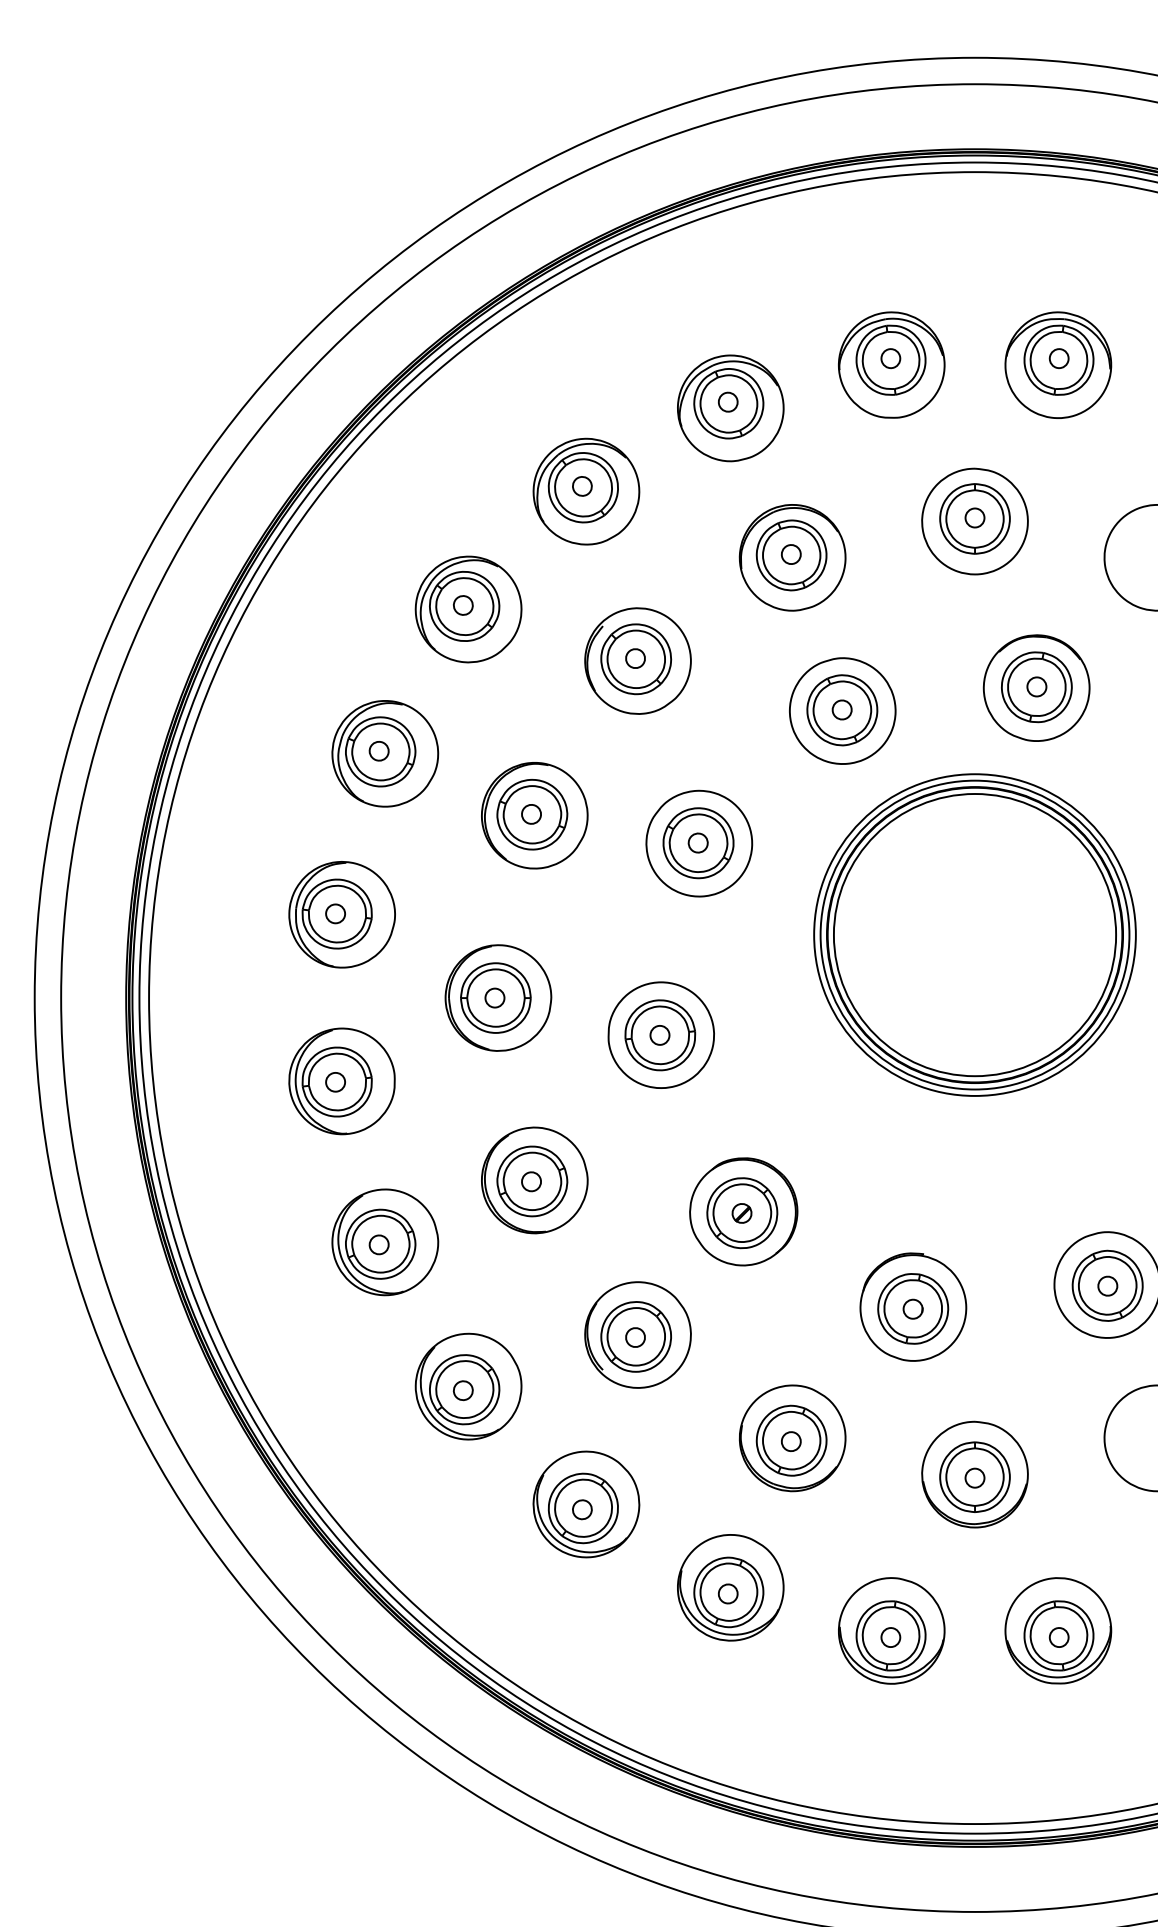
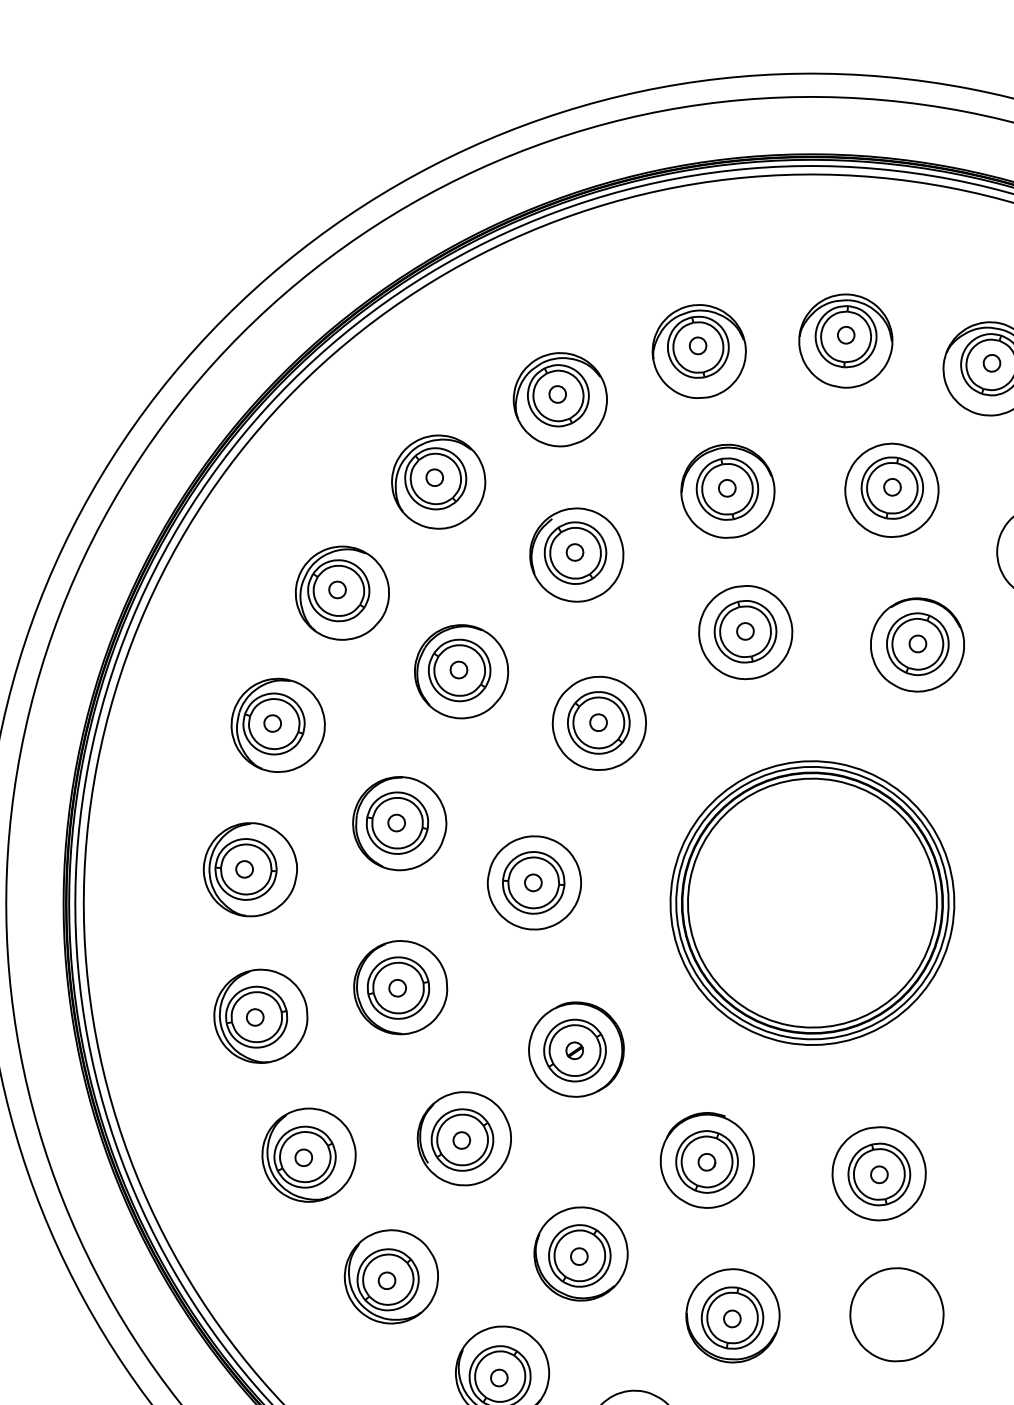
part: (974, 934) -> (812, 902), moved

